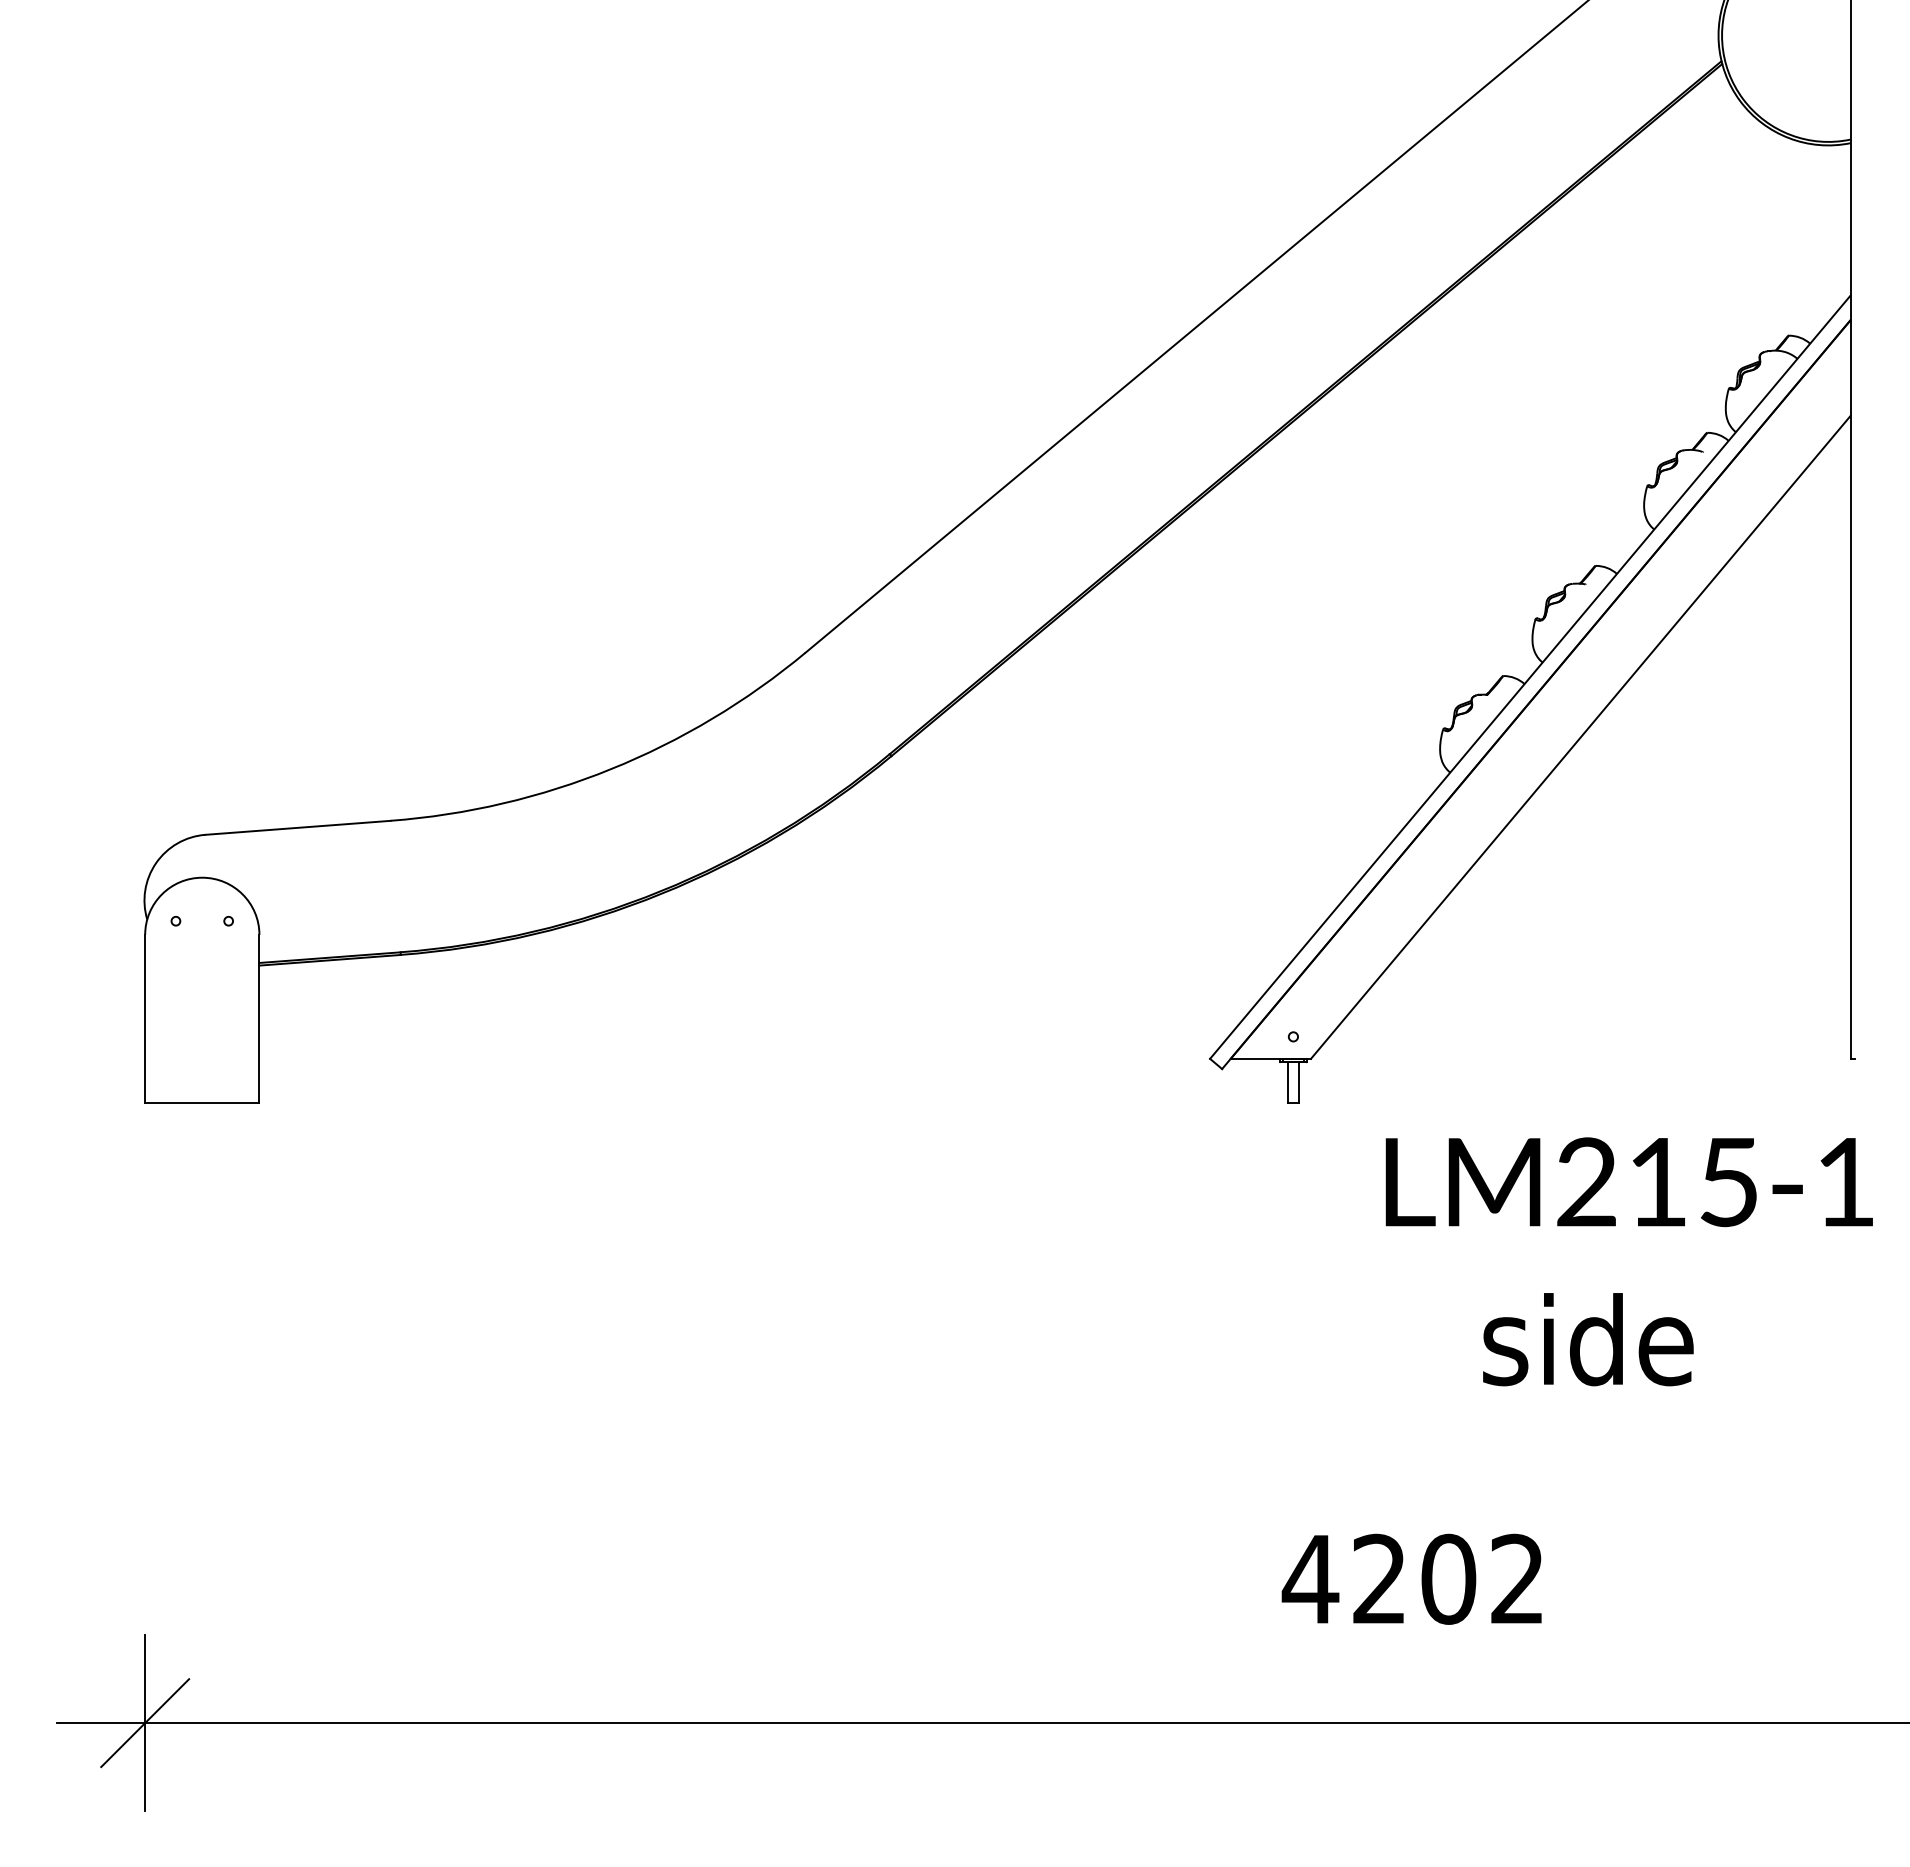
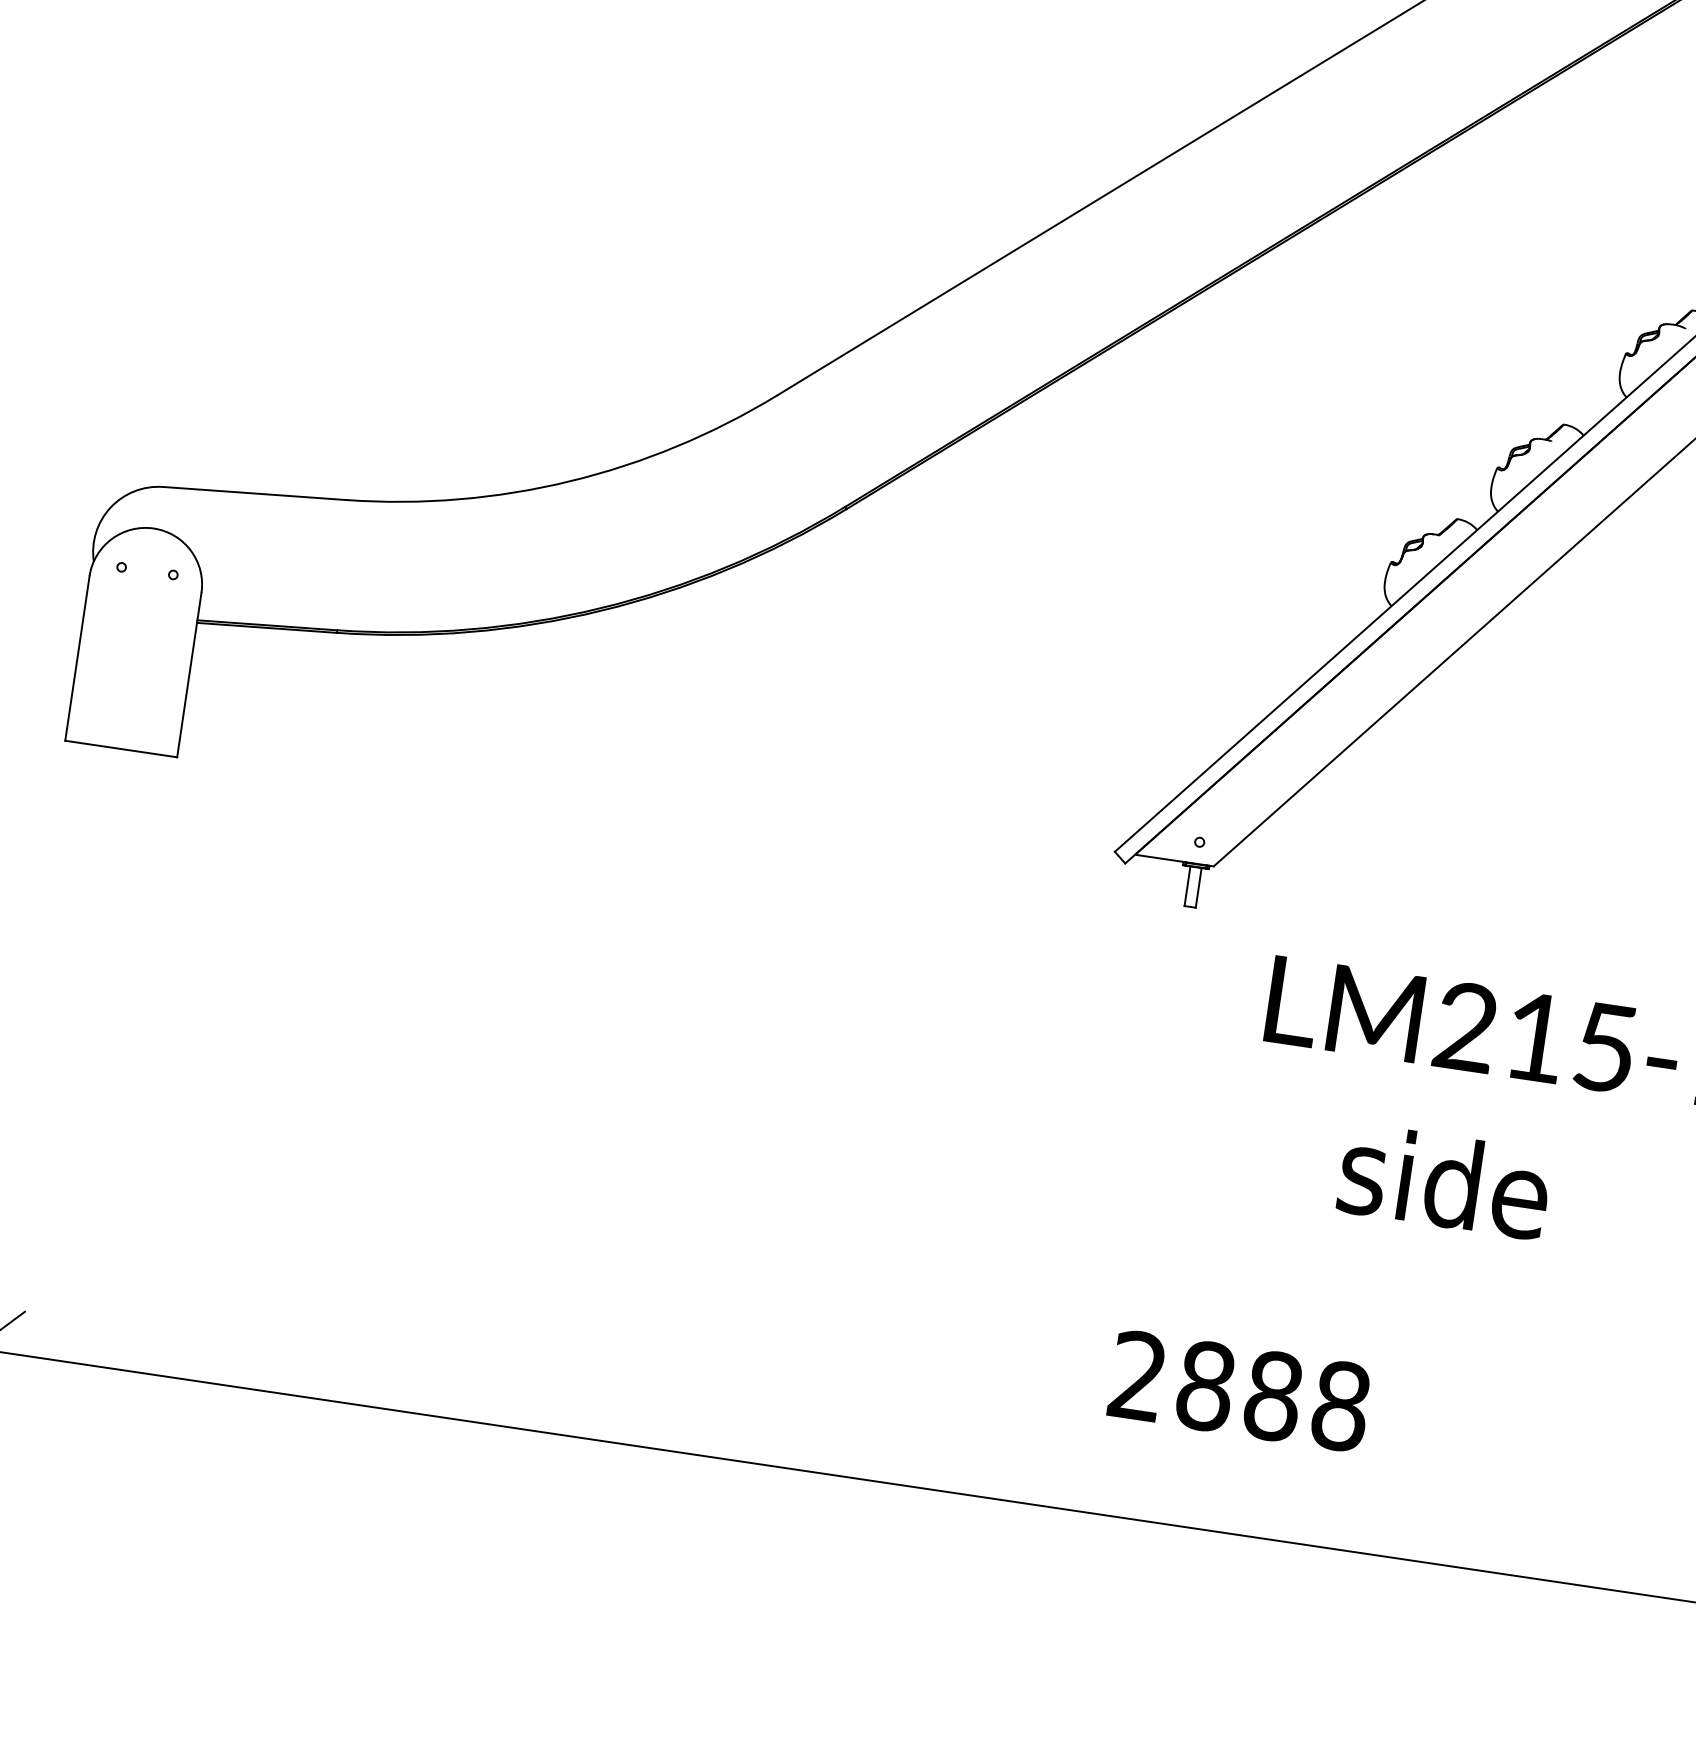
text: (1412, 1578) -> (1238, 1390), 4202 -> 2888

